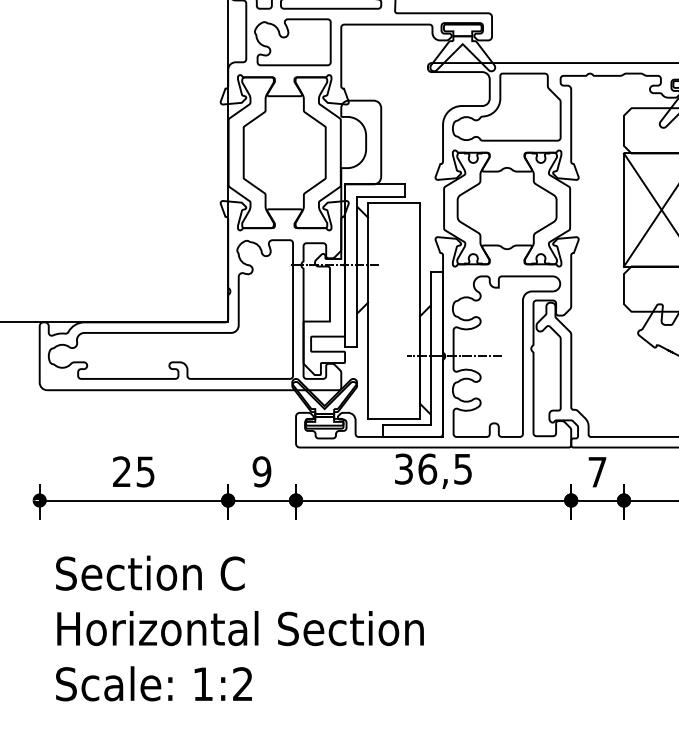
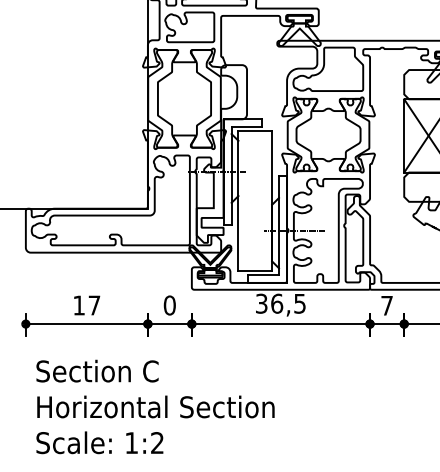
text: (133, 471) -> (86, 305), 25 -> 17
text: (261, 471) -> (169, 305), 9 -> 0

